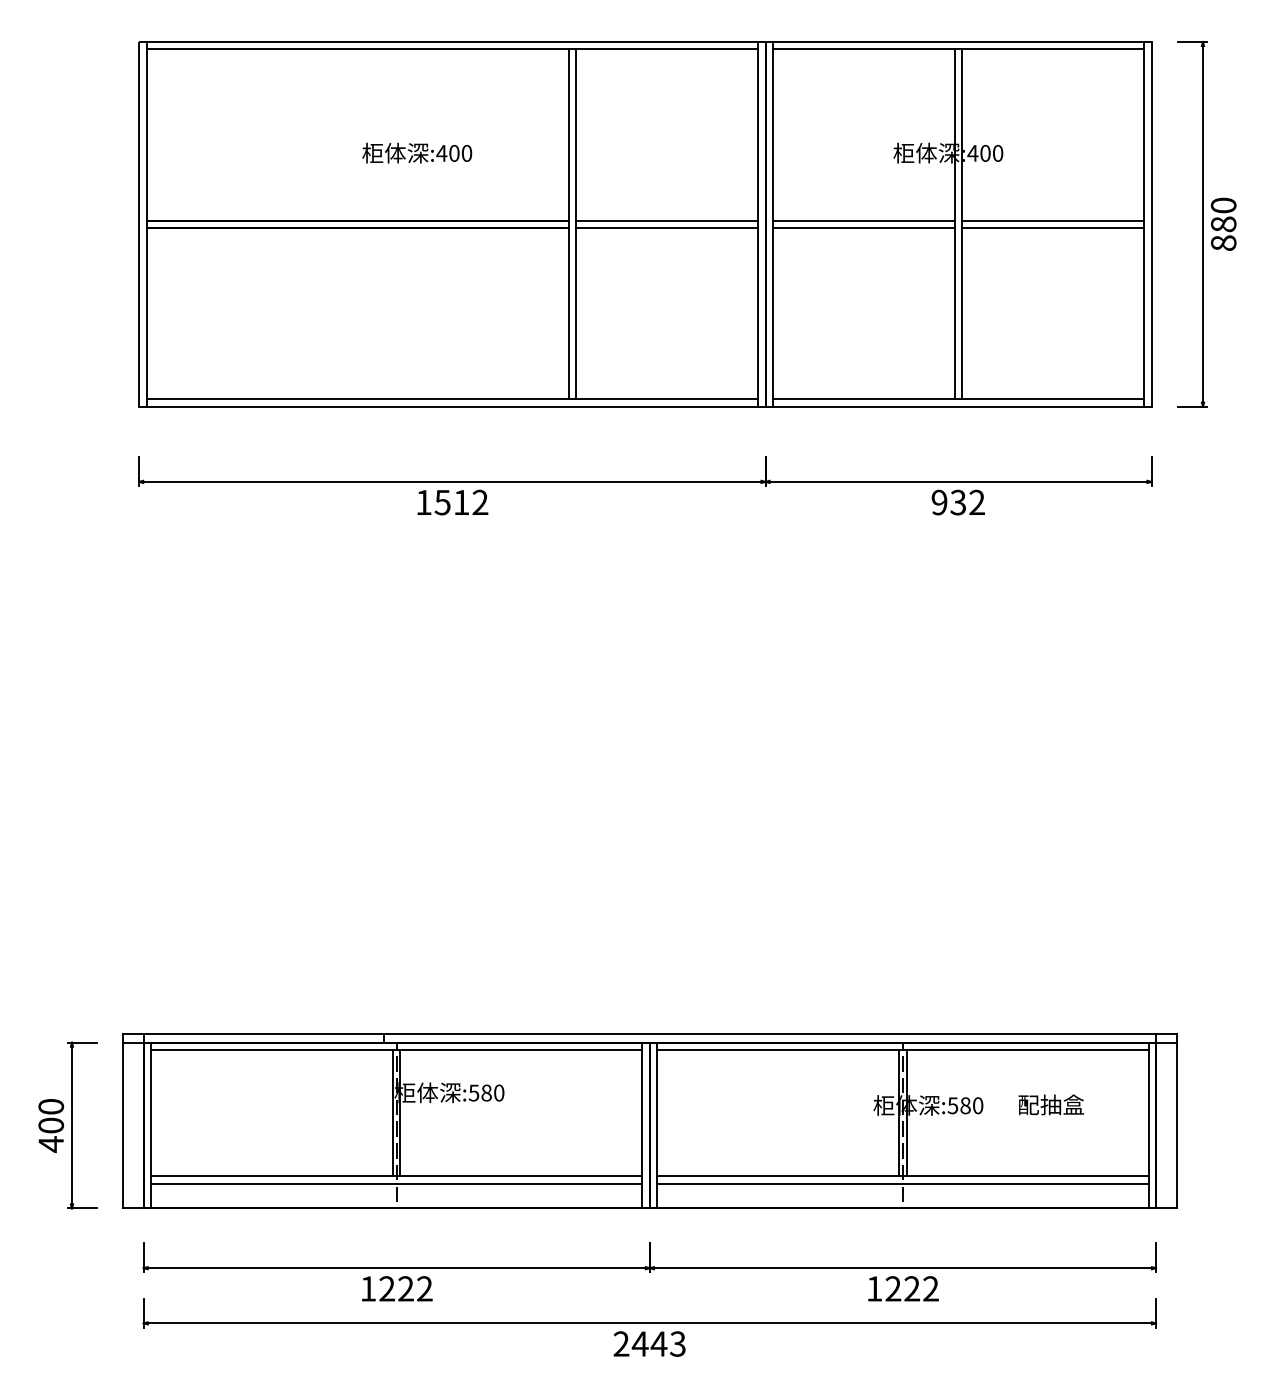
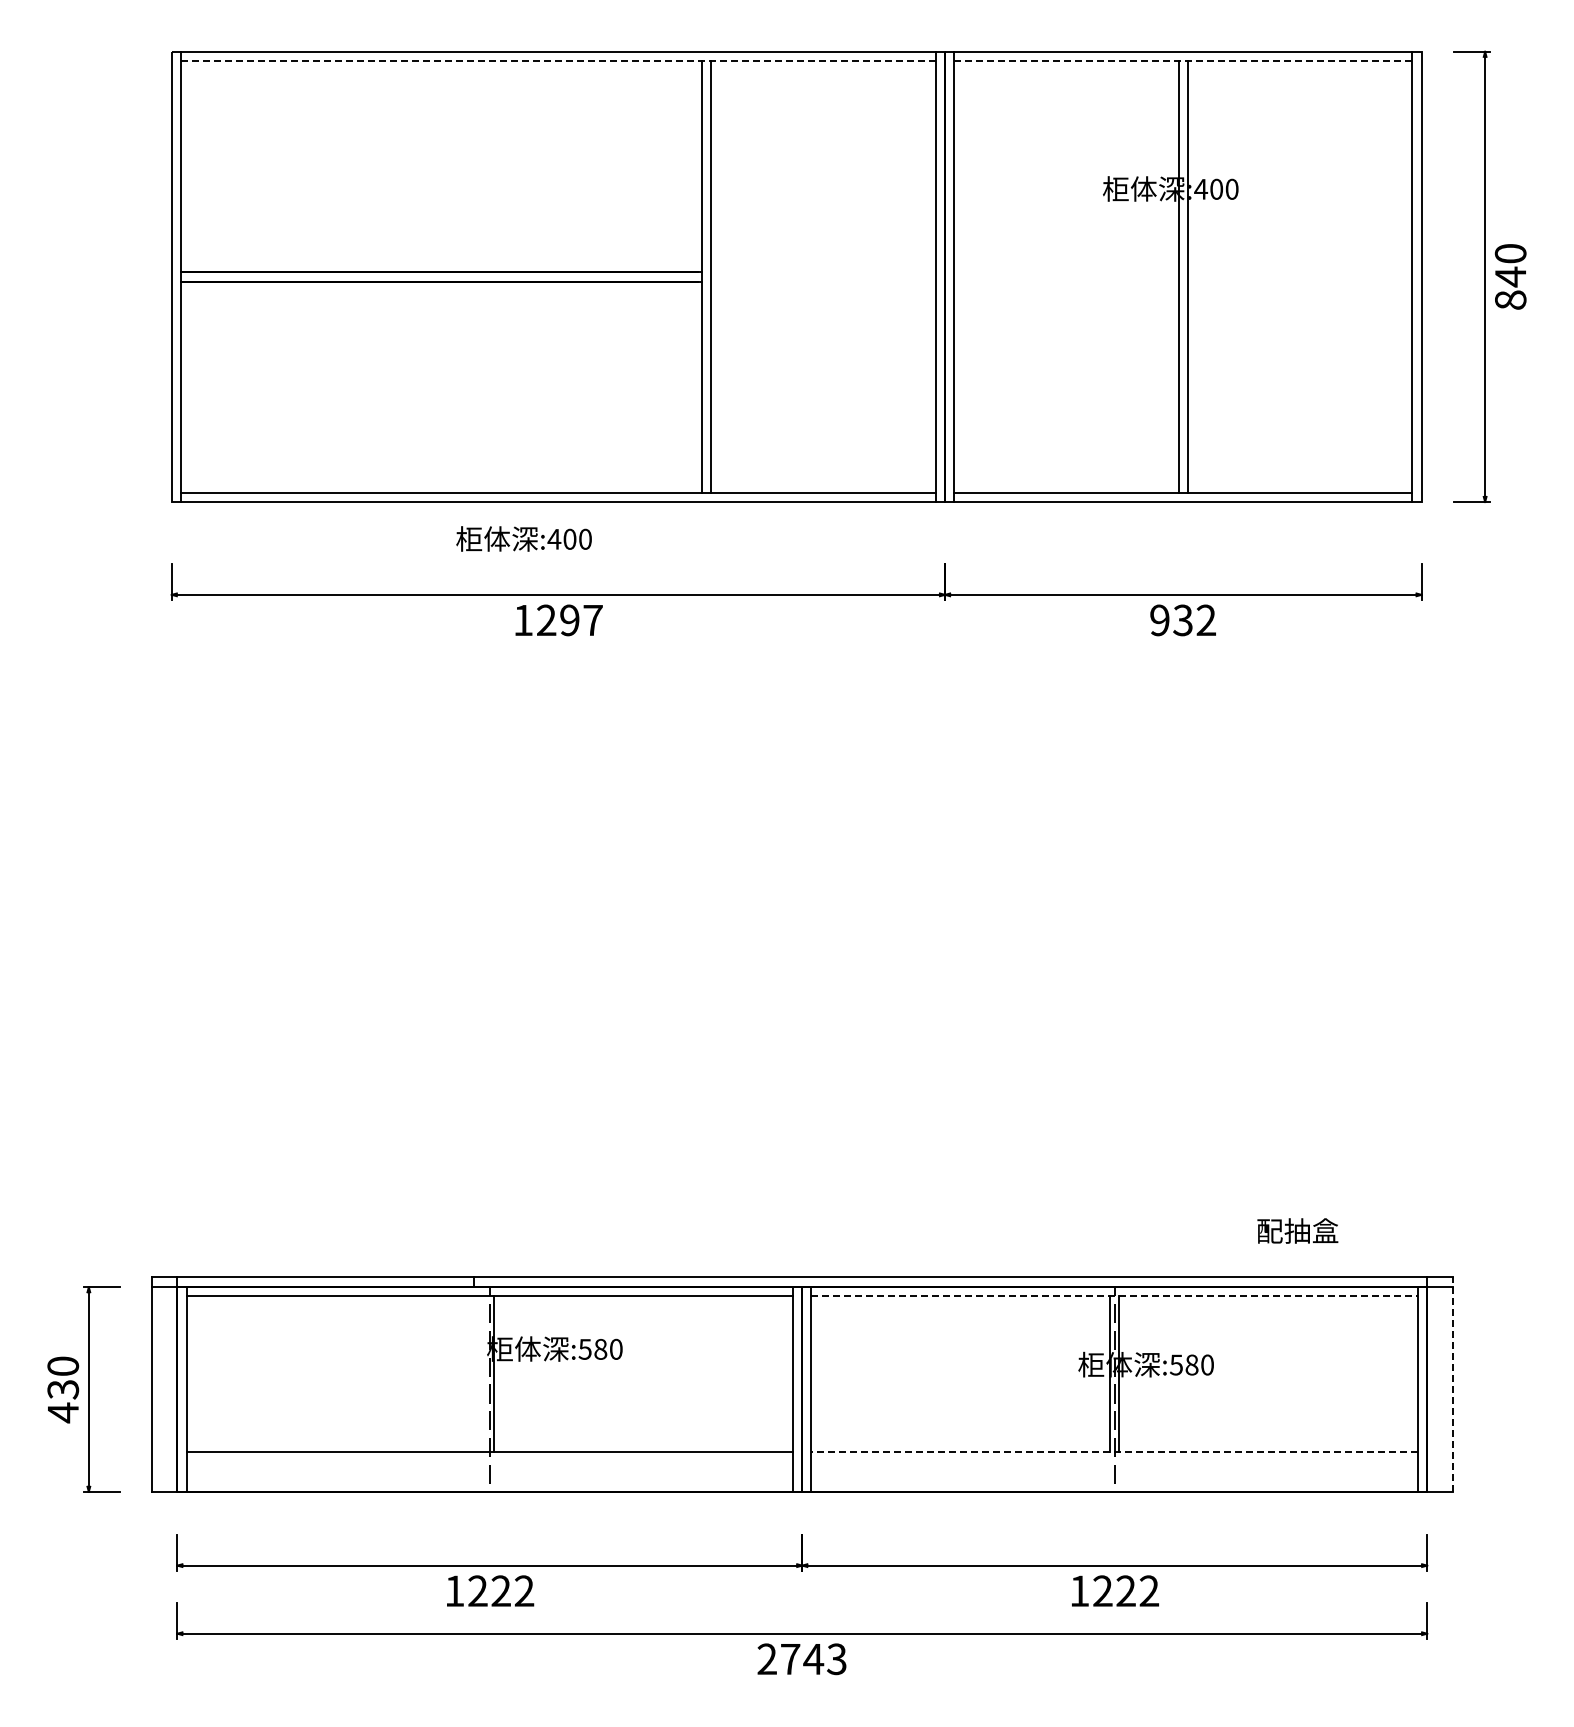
line: (452, 49) -> (558, 61), solid -> dashed
line: (958, 49) -> (1183, 61), solid -> dashed
text: (416, 152) -> (523, 538), moved
line: (667, 220) -> (823, 272), removed
line: (863, 220) -> (1066, 272), removed
line: (1052, 220) -> (1299, 272), removed
text: (1223, 224) -> (1510, 276), 880 -> 840
line: (667, 228) -> (823, 281), removed
line: (863, 228) -> (1066, 281), removed
line: (1052, 228) -> (1299, 281), removed
text: (461, 502) -> (569, 620), 1512 -> 1297
line: (903, 1050) -> (1115, 1296), solid -> dashed
text: (1051, 1104) -> (1297, 1230), moved
line: (393, 1112) -> (485, 1373), removed
line: (1176, 1120) -> (1452, 1383), solid -> dashed
text: (51, 1125) -> (63, 1389), 400 -> 430
line: (902, 1175) -> (1114, 1451), solid -> dashed
line: (396, 1183) -> (489, 1461), removed
line: (902, 1183) -> (1114, 1461), removed
text: (639, 1344) -> (789, 1659), 2443 -> 2743

